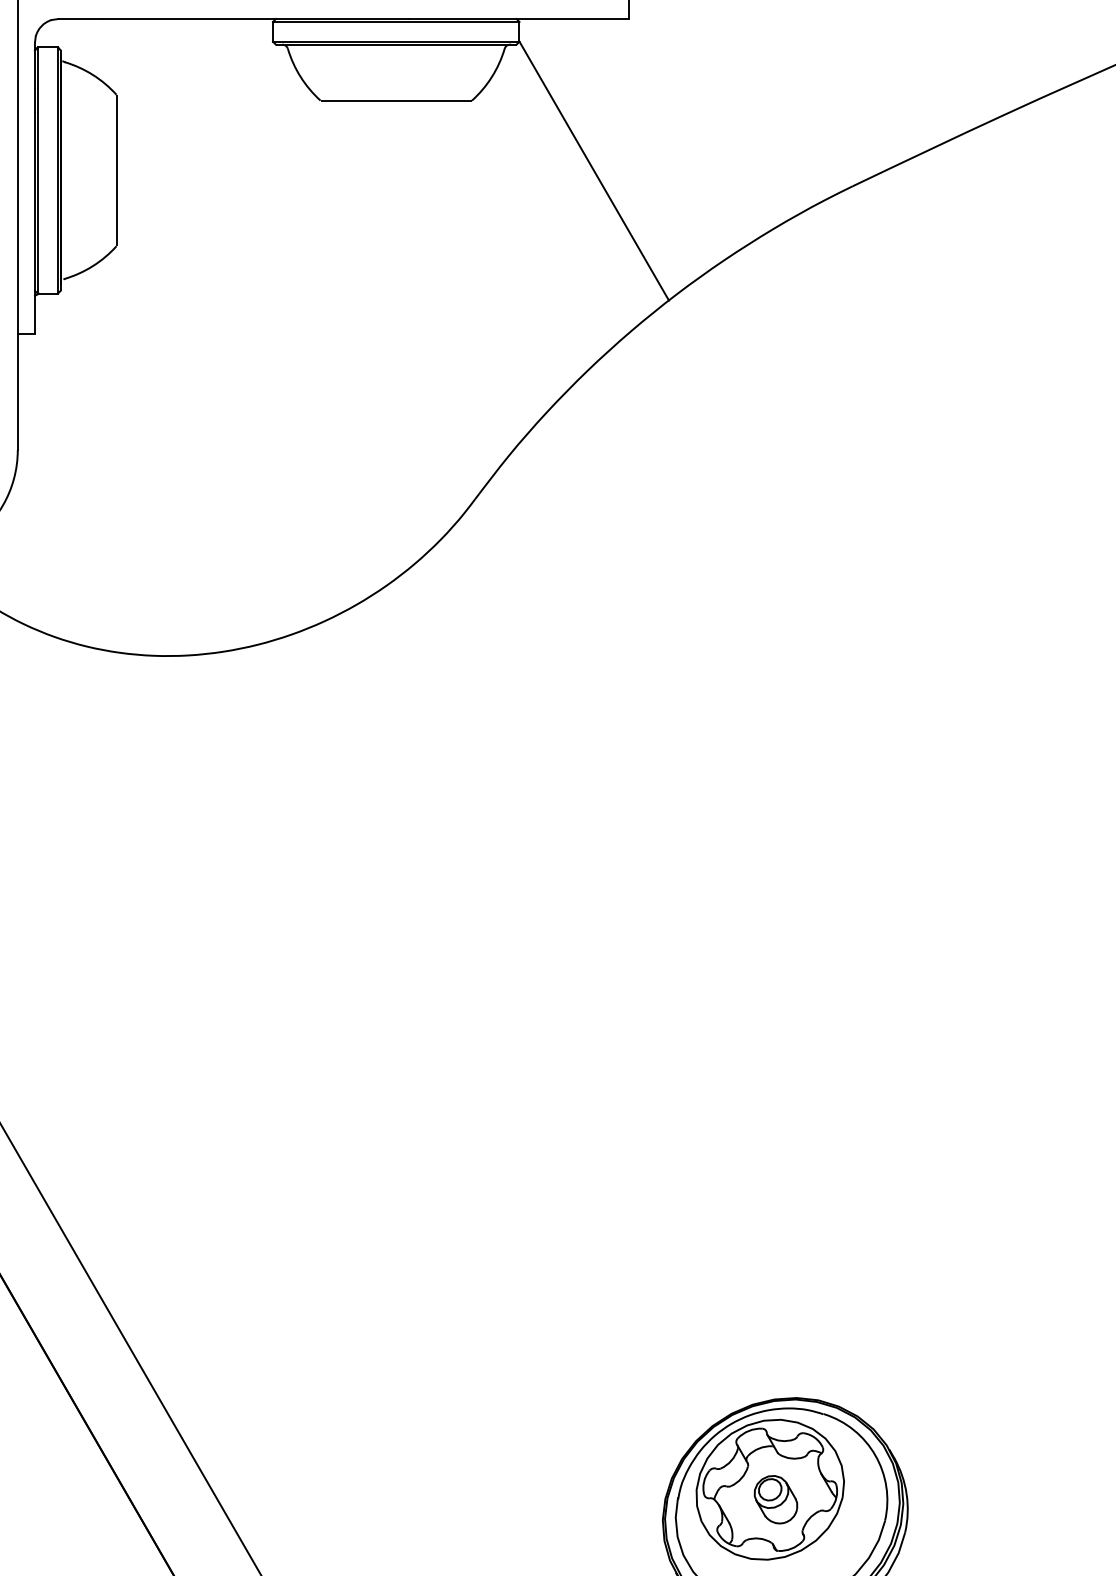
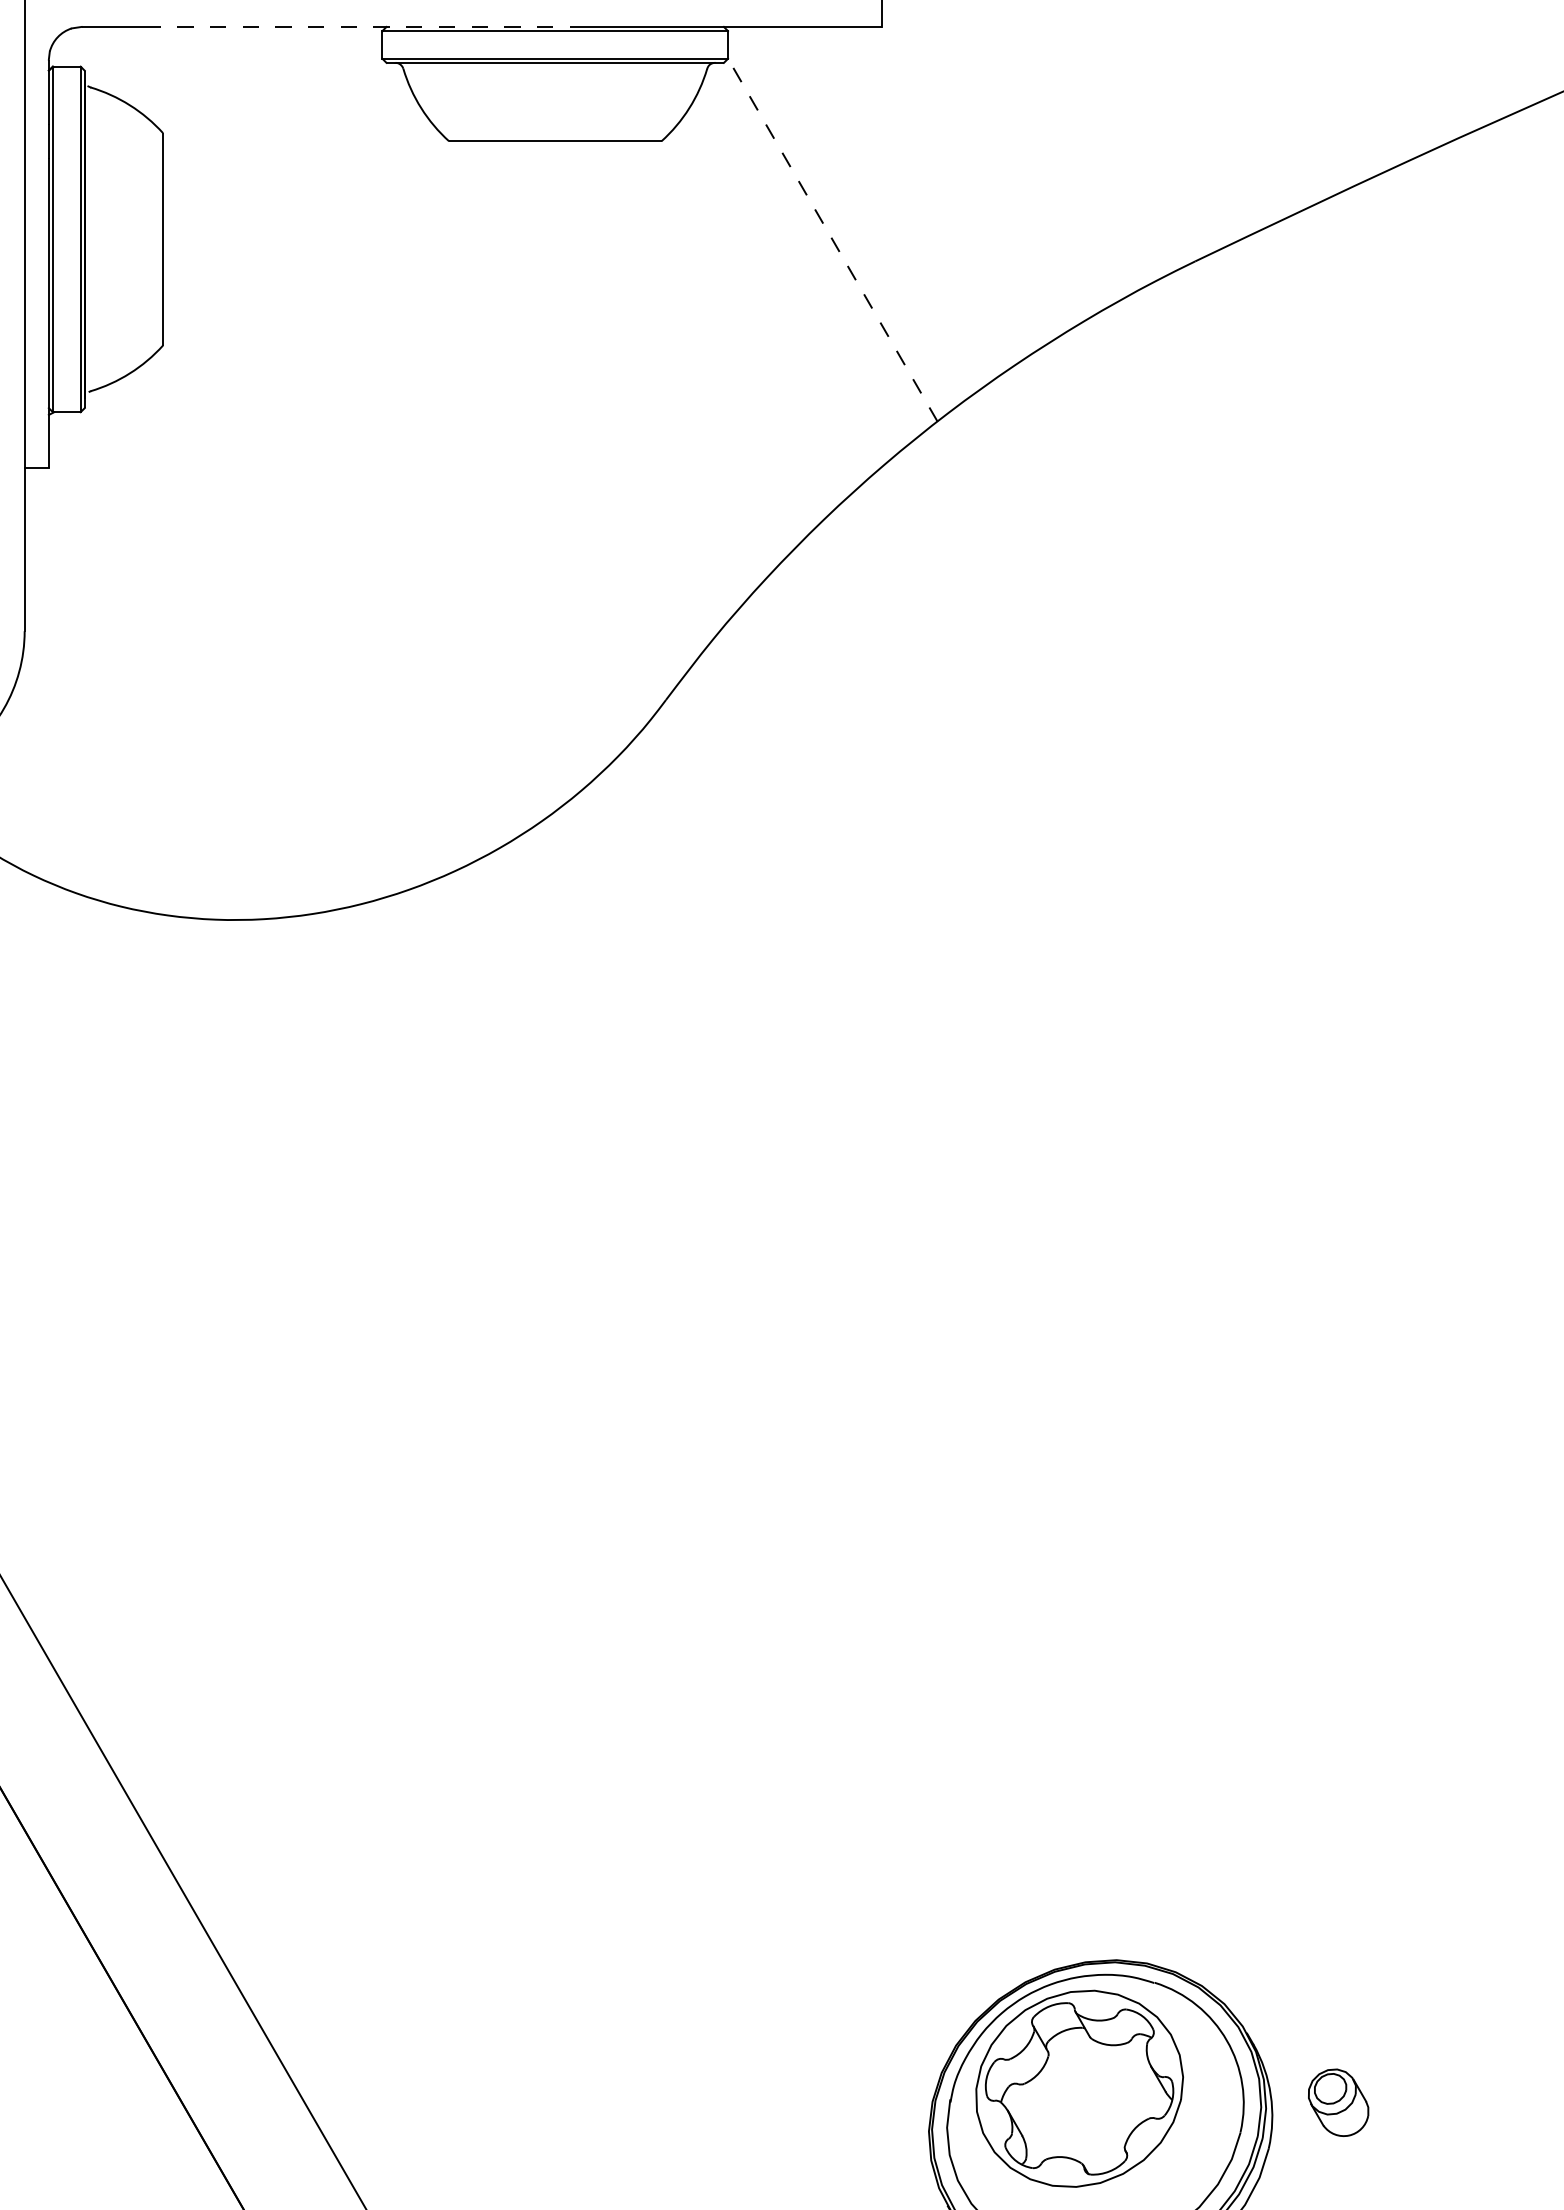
line: (255, 18) -> (358, 26), solid -> dashed
line: (594, 171) -> (832, 240), solid -> dashed
part: (775, 1499) -> (1338, 2102), moved

